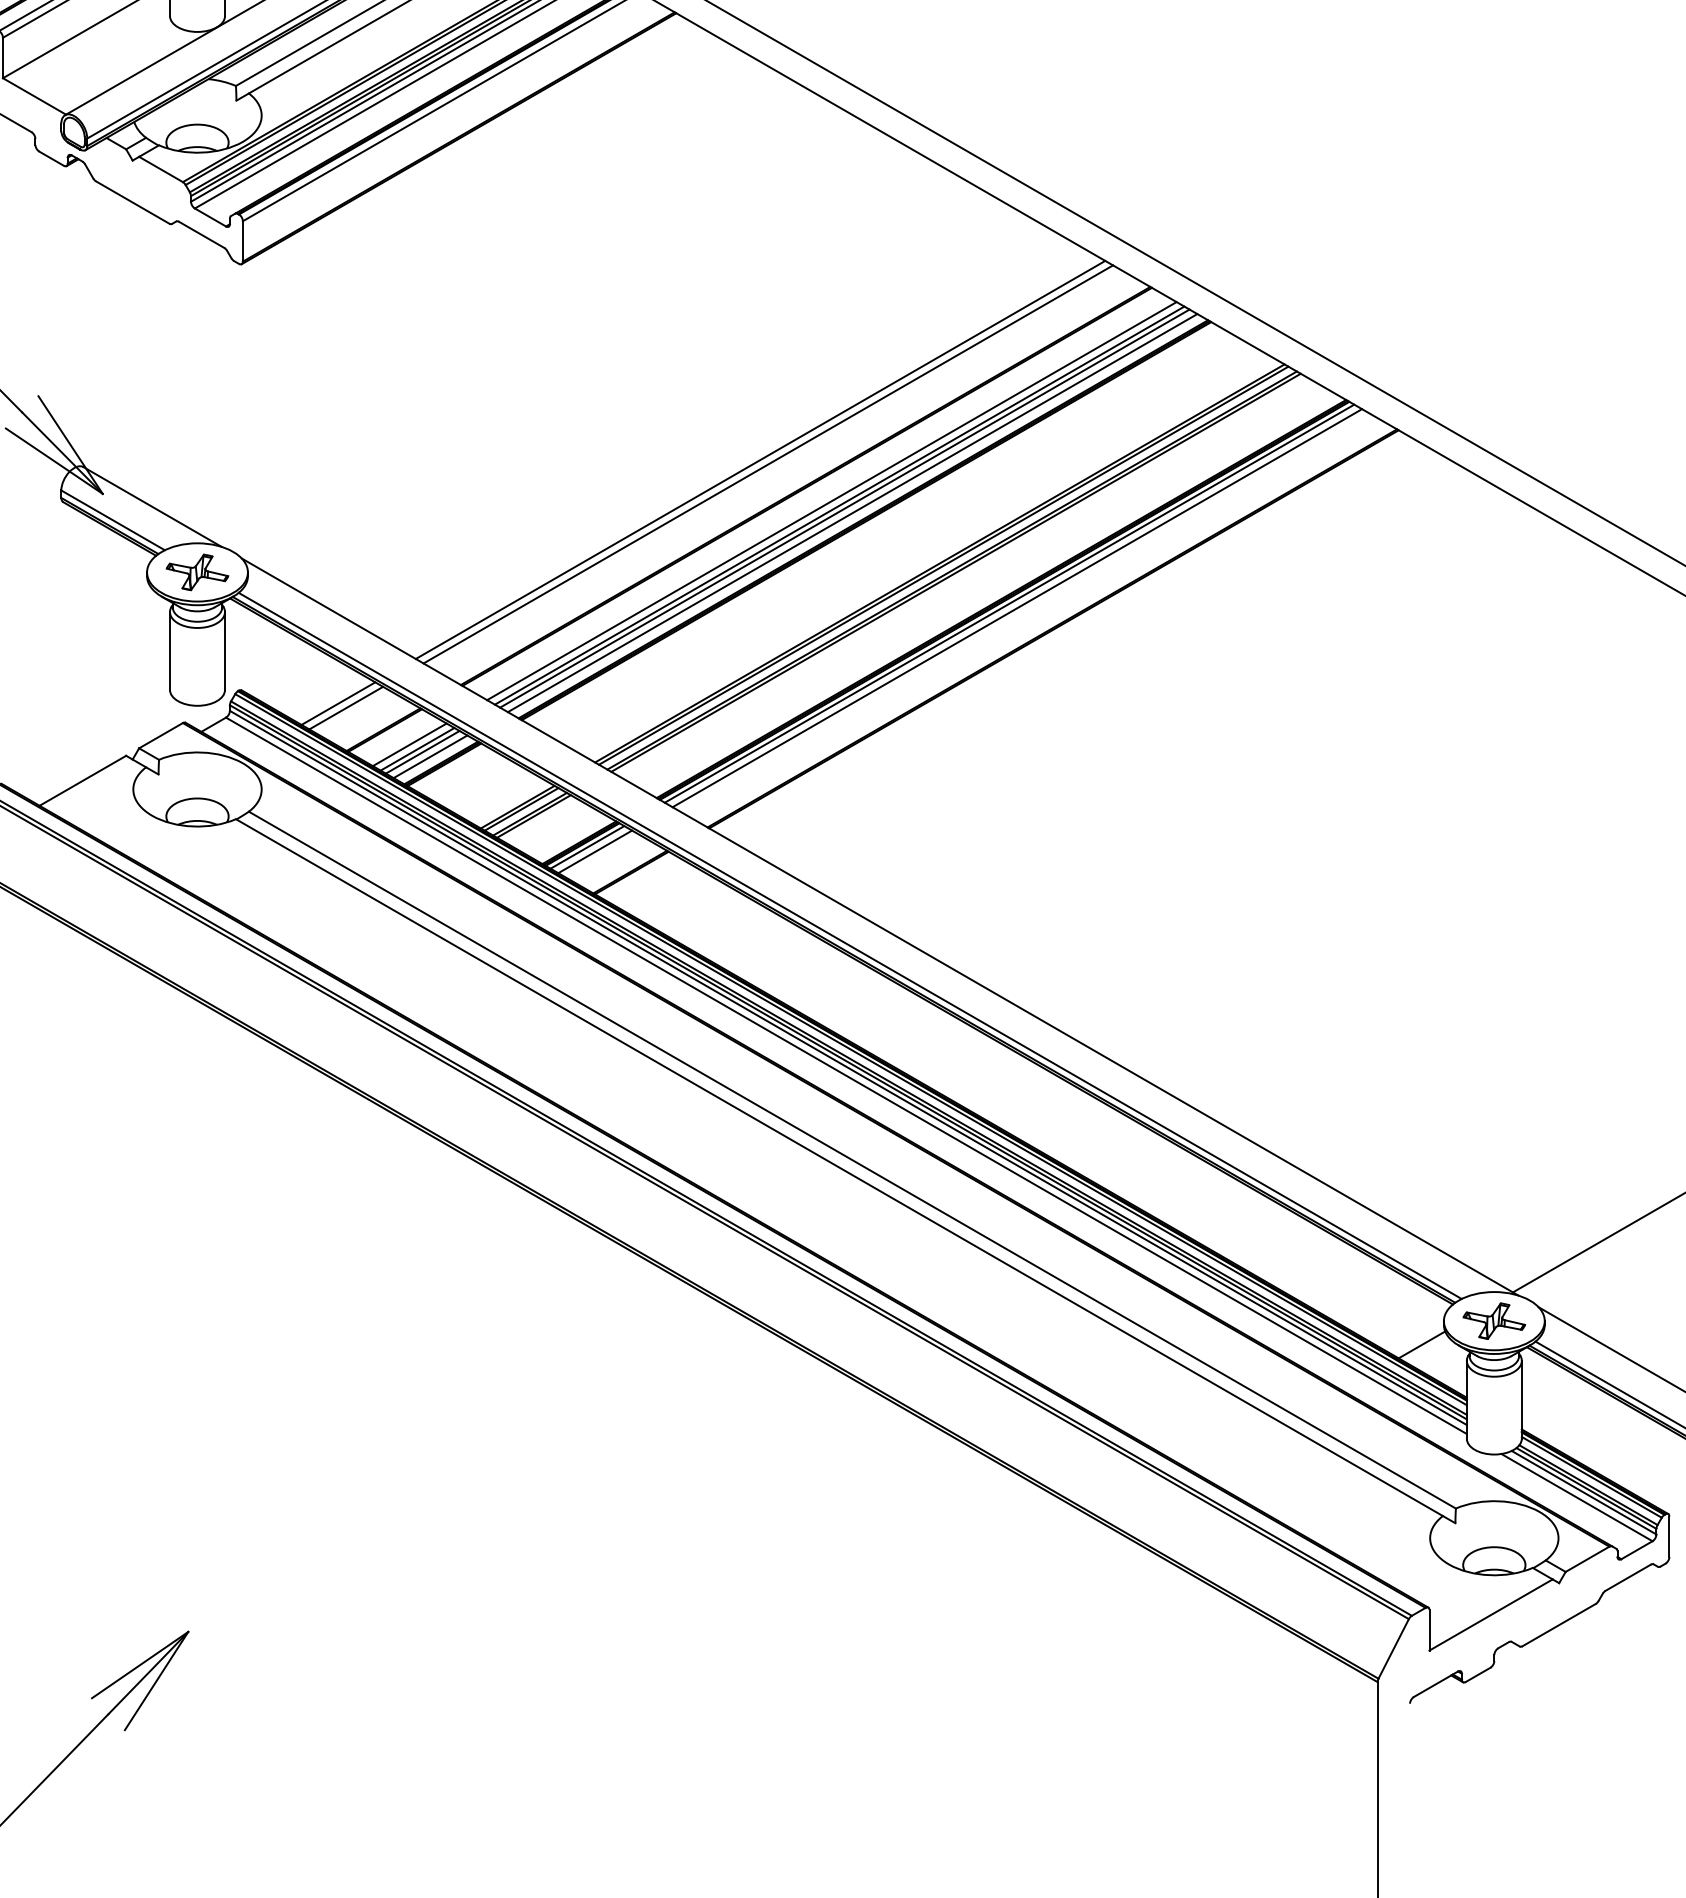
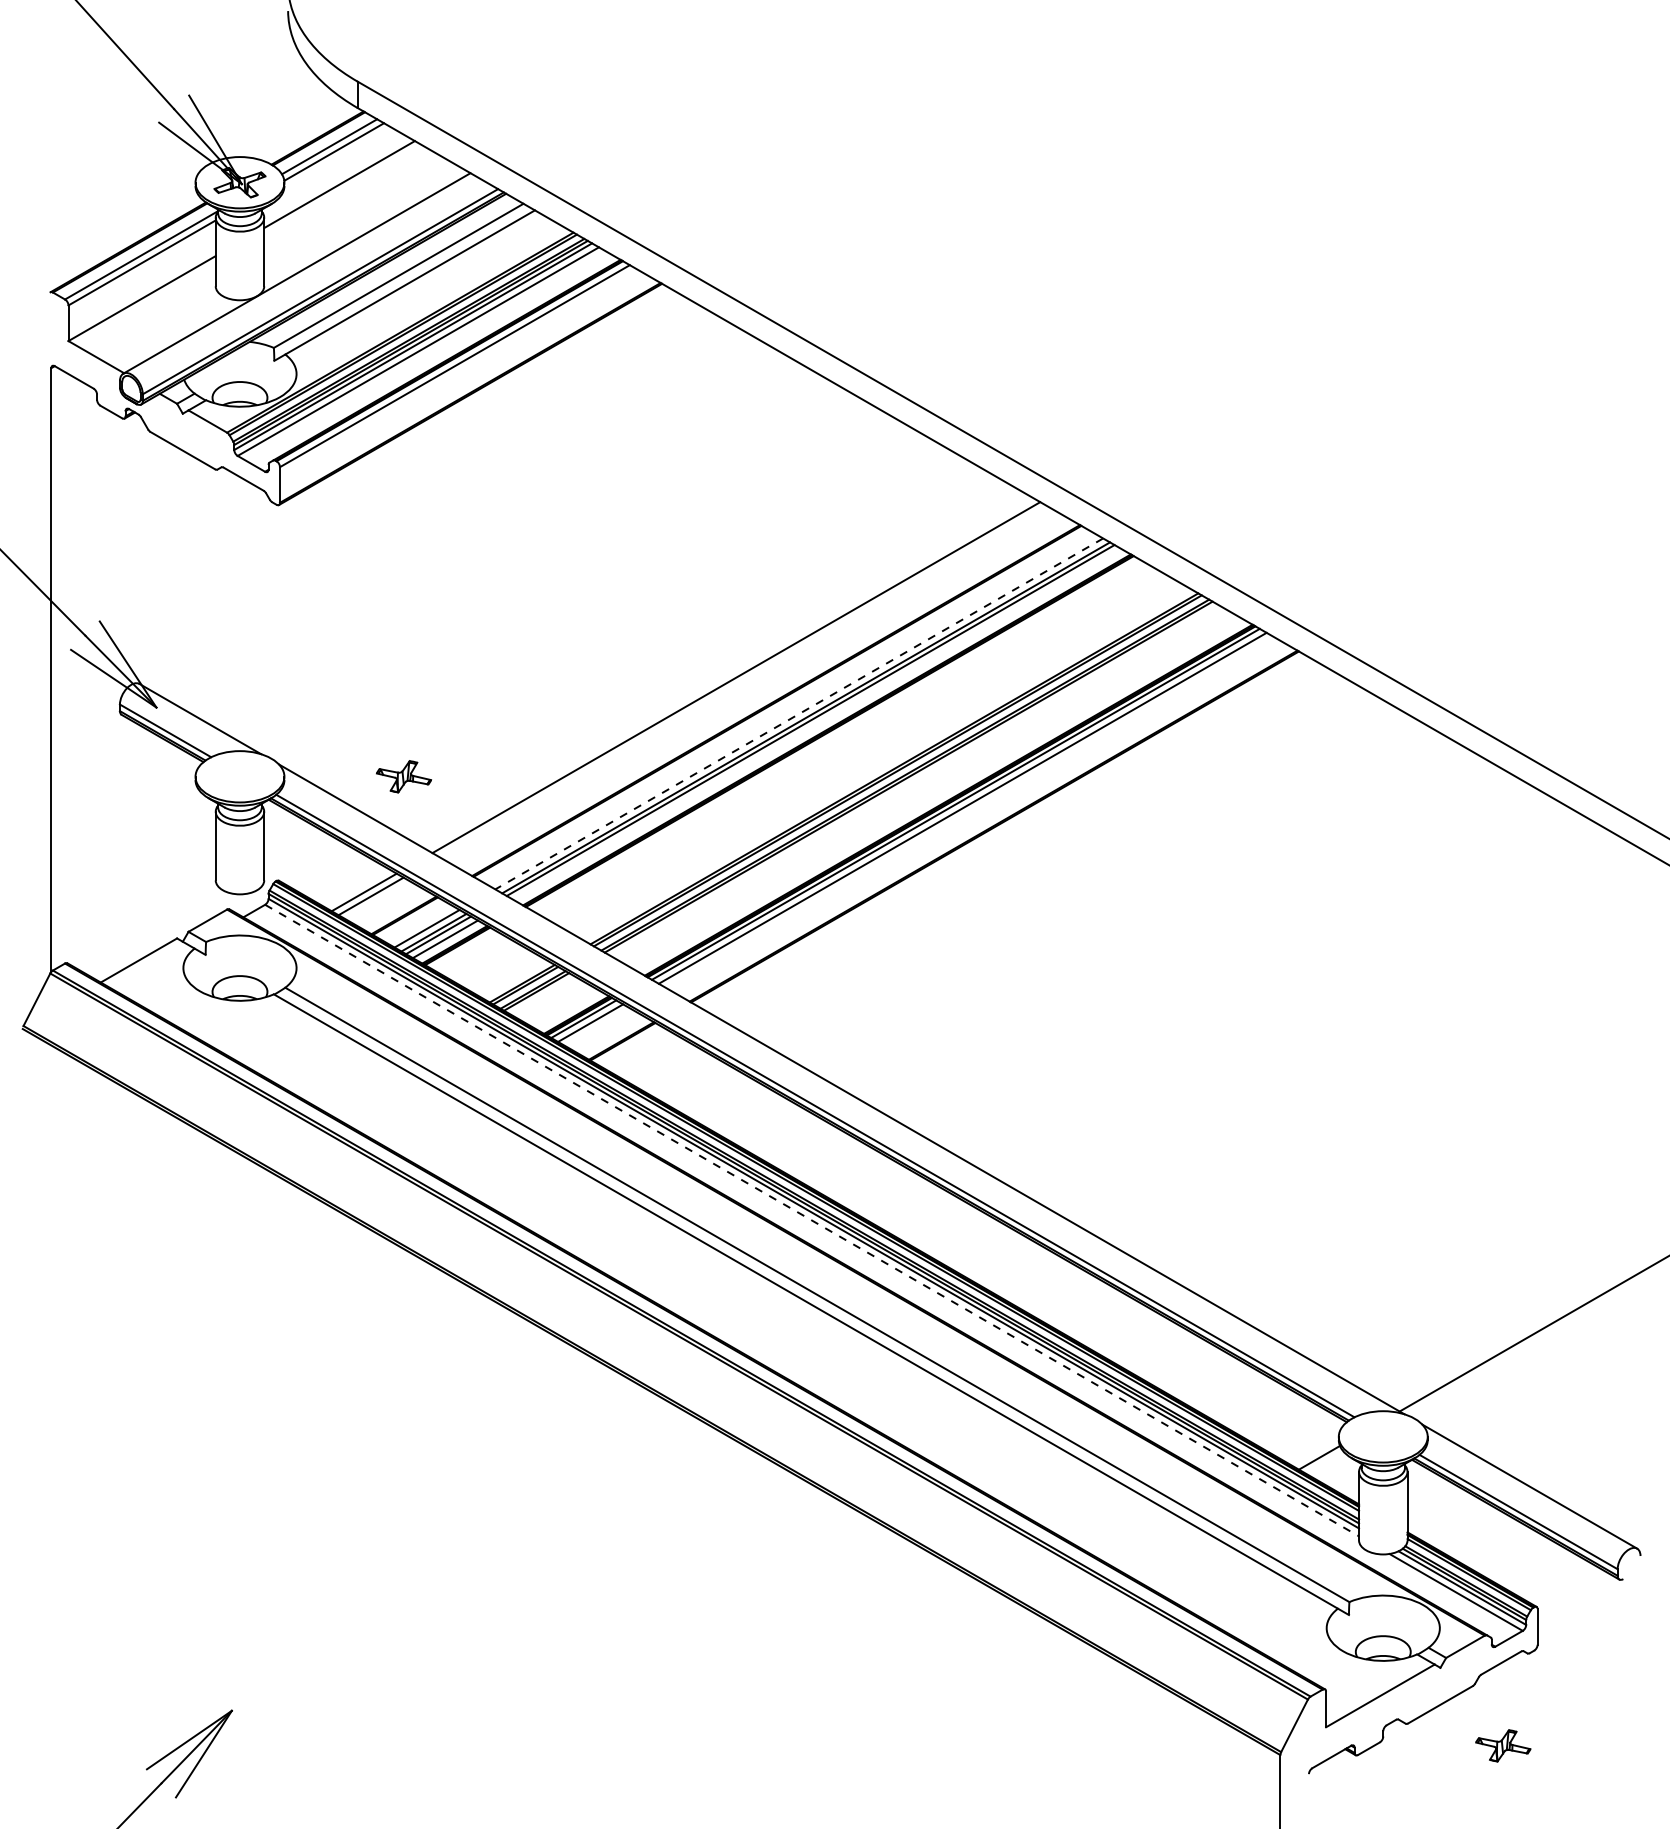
line: (768, 464) -> (743, 681), removed
line: (832, 500) -> (799, 713), solid -> dashed
line: (852, 513) -> (817, 724), removed
part: (198, 572) -> (404, 776), moved
line: (846, 1075) -> (812, 1220), solid -> dashed
part: (1494, 1320) -> (1503, 1745), moved

